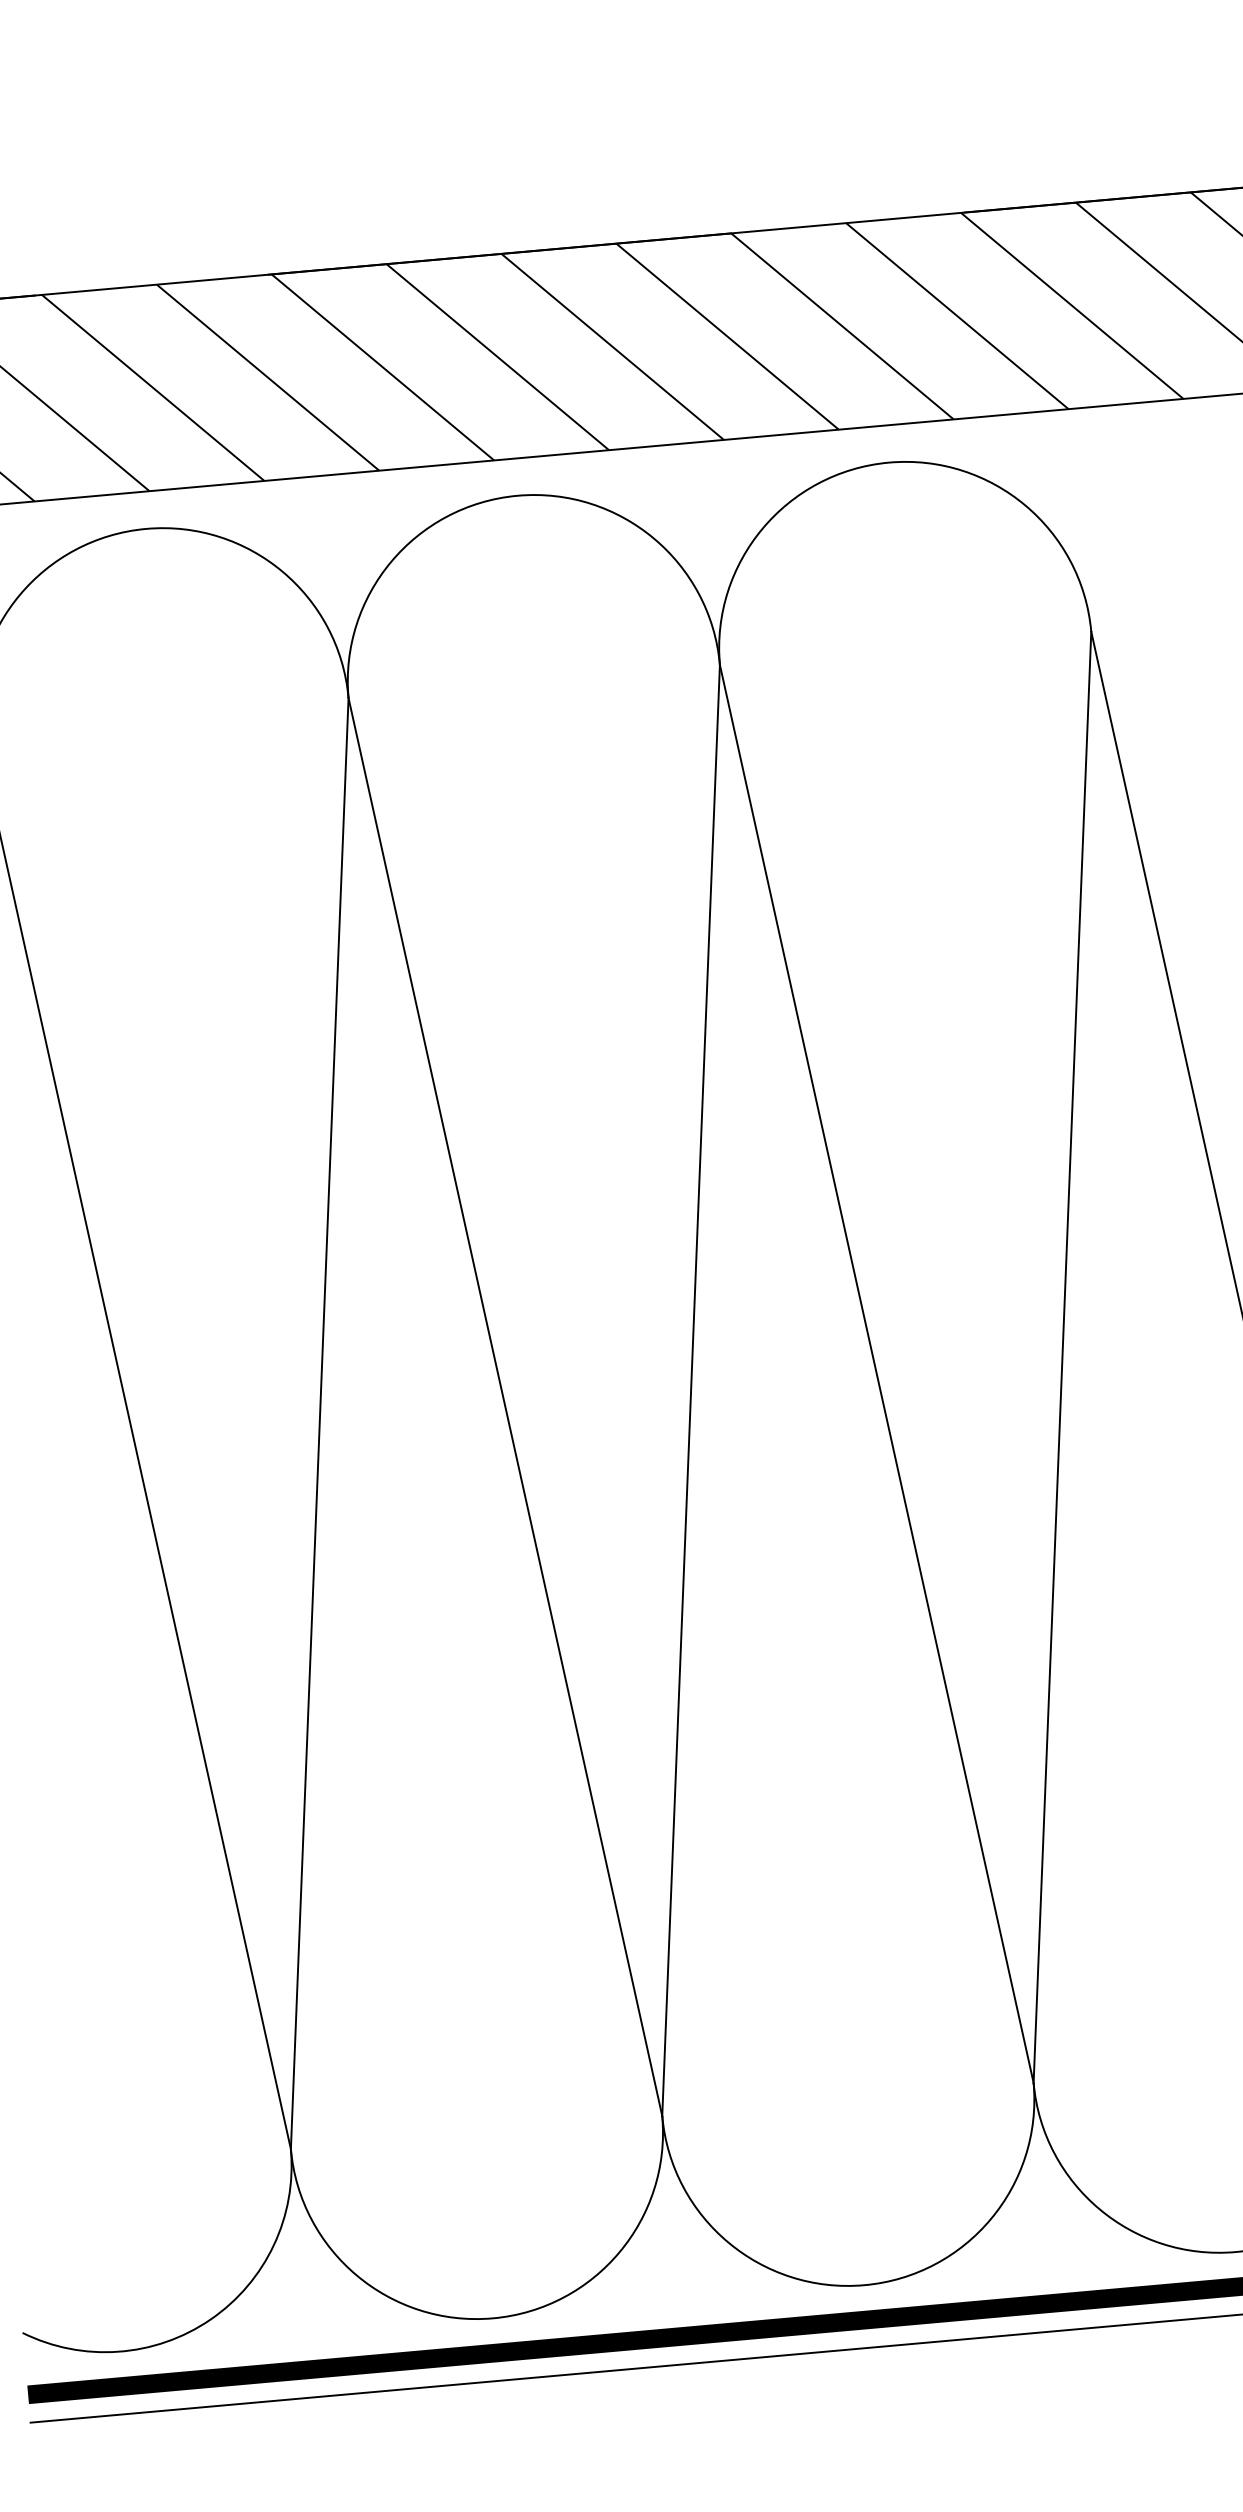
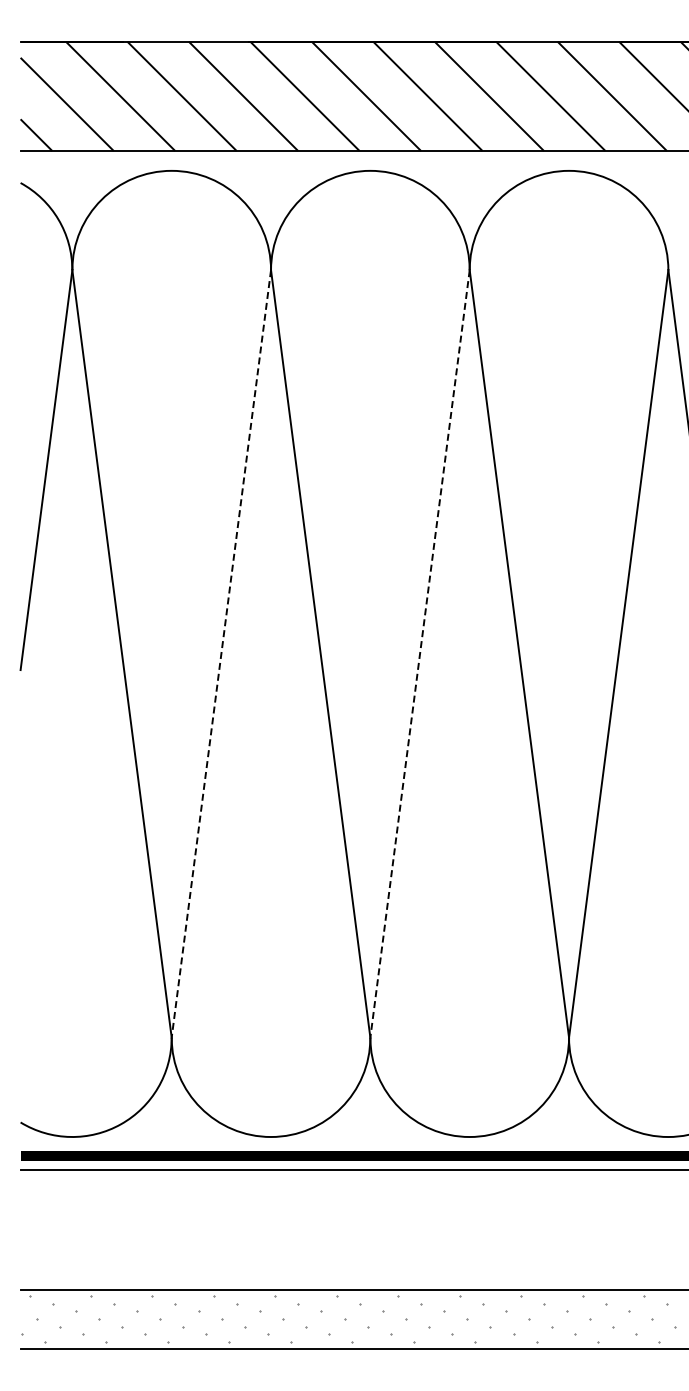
line: (691, 1389) -> (420, 653), solid -> dashed
line: (319, 1422) -> (221, 653), solid -> dashed

